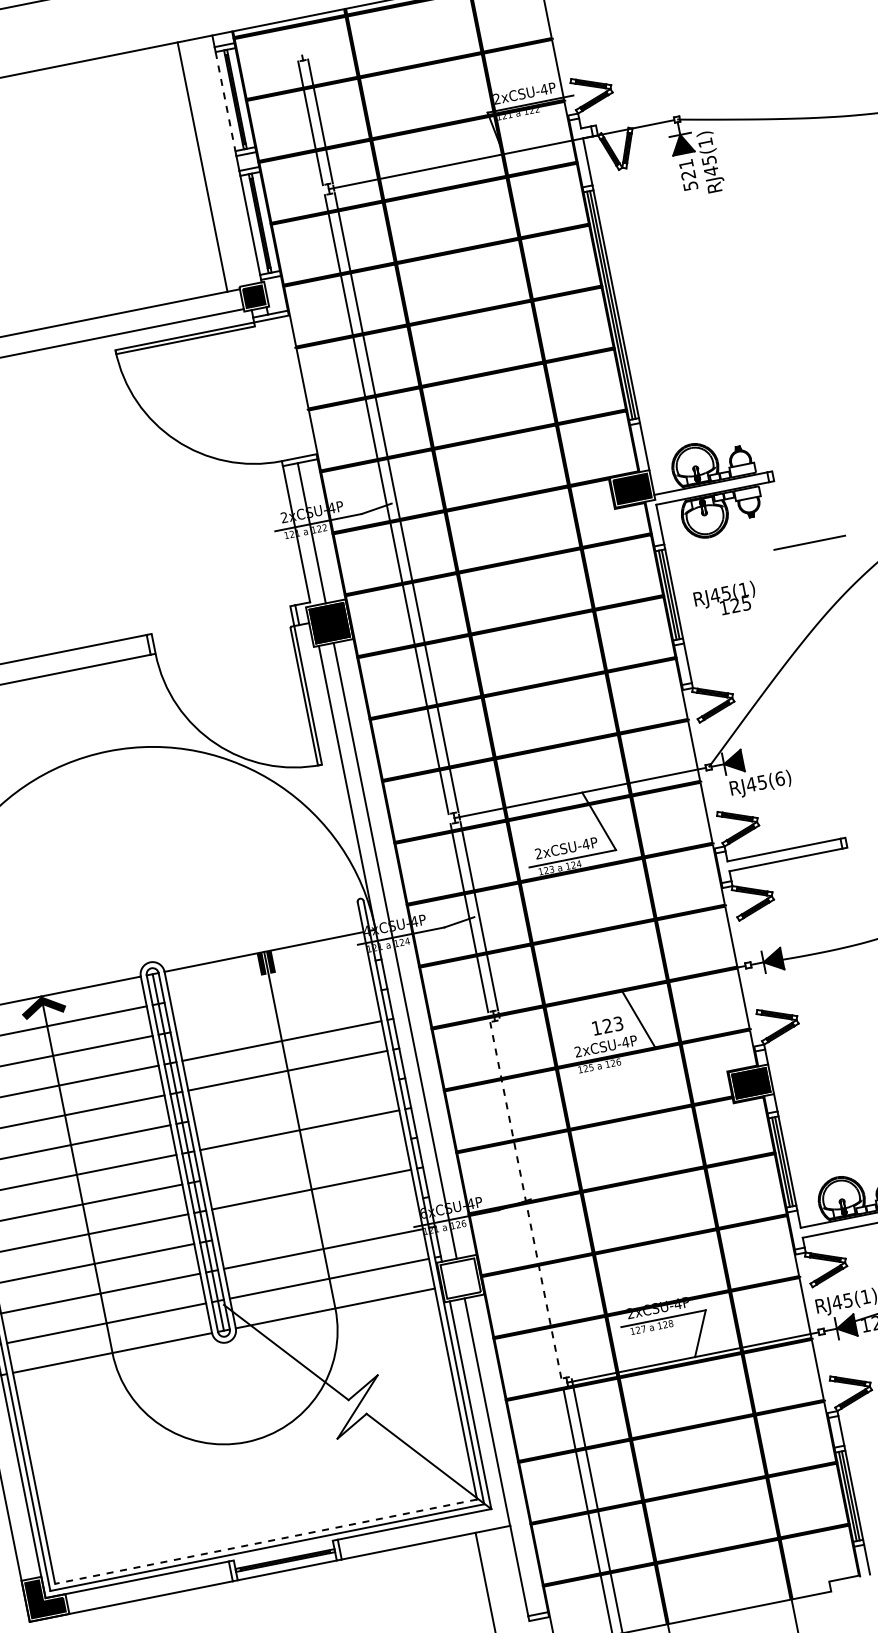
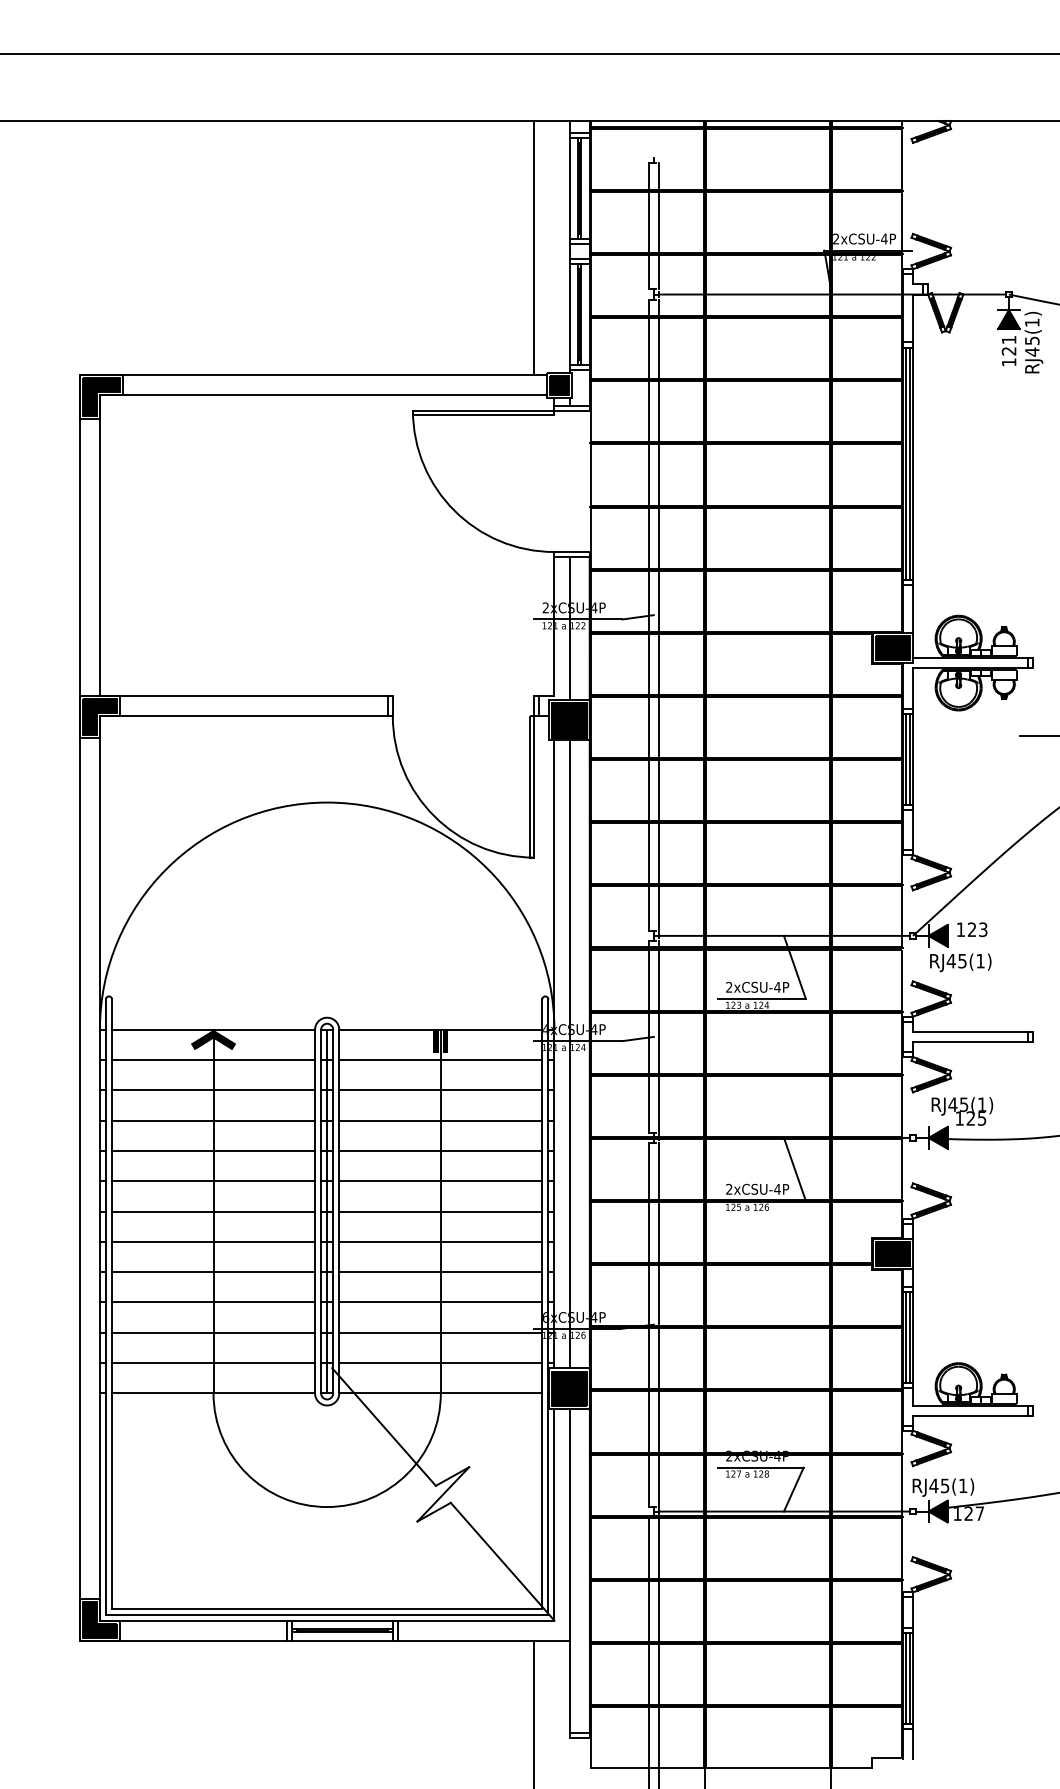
line: (225, 101) -> (569, 188), dashed -> solid
text: (691, 186) -> (1009, 362), 521 -> 121
text: (725, 600) -> (962, 1111), moved
text: (779, 778) -> (980, 960), RJ45(6) -> RJ45(1)
line: (269, 982) -> (440, 1060), added
line: (275, 1011) -> (440, 1090), added
text: (607, 1025) -> (972, 929), moved
line: (293, 1100) -> (440, 1181), added
line: (305, 1159) -> (440, 1241), added
line: (535, 1198) -> (658, 1324), added
line: (525, 1200) -> (648, 1324), dashed -> solid
line: (317, 1219) -> (440, 1302), added
fill: (460, 1278) -> (569, 1388), added
line: (265, 1541) -> (326, 1608), dashed -> solid
line: (282, 1550) -> (341, 1620), added

